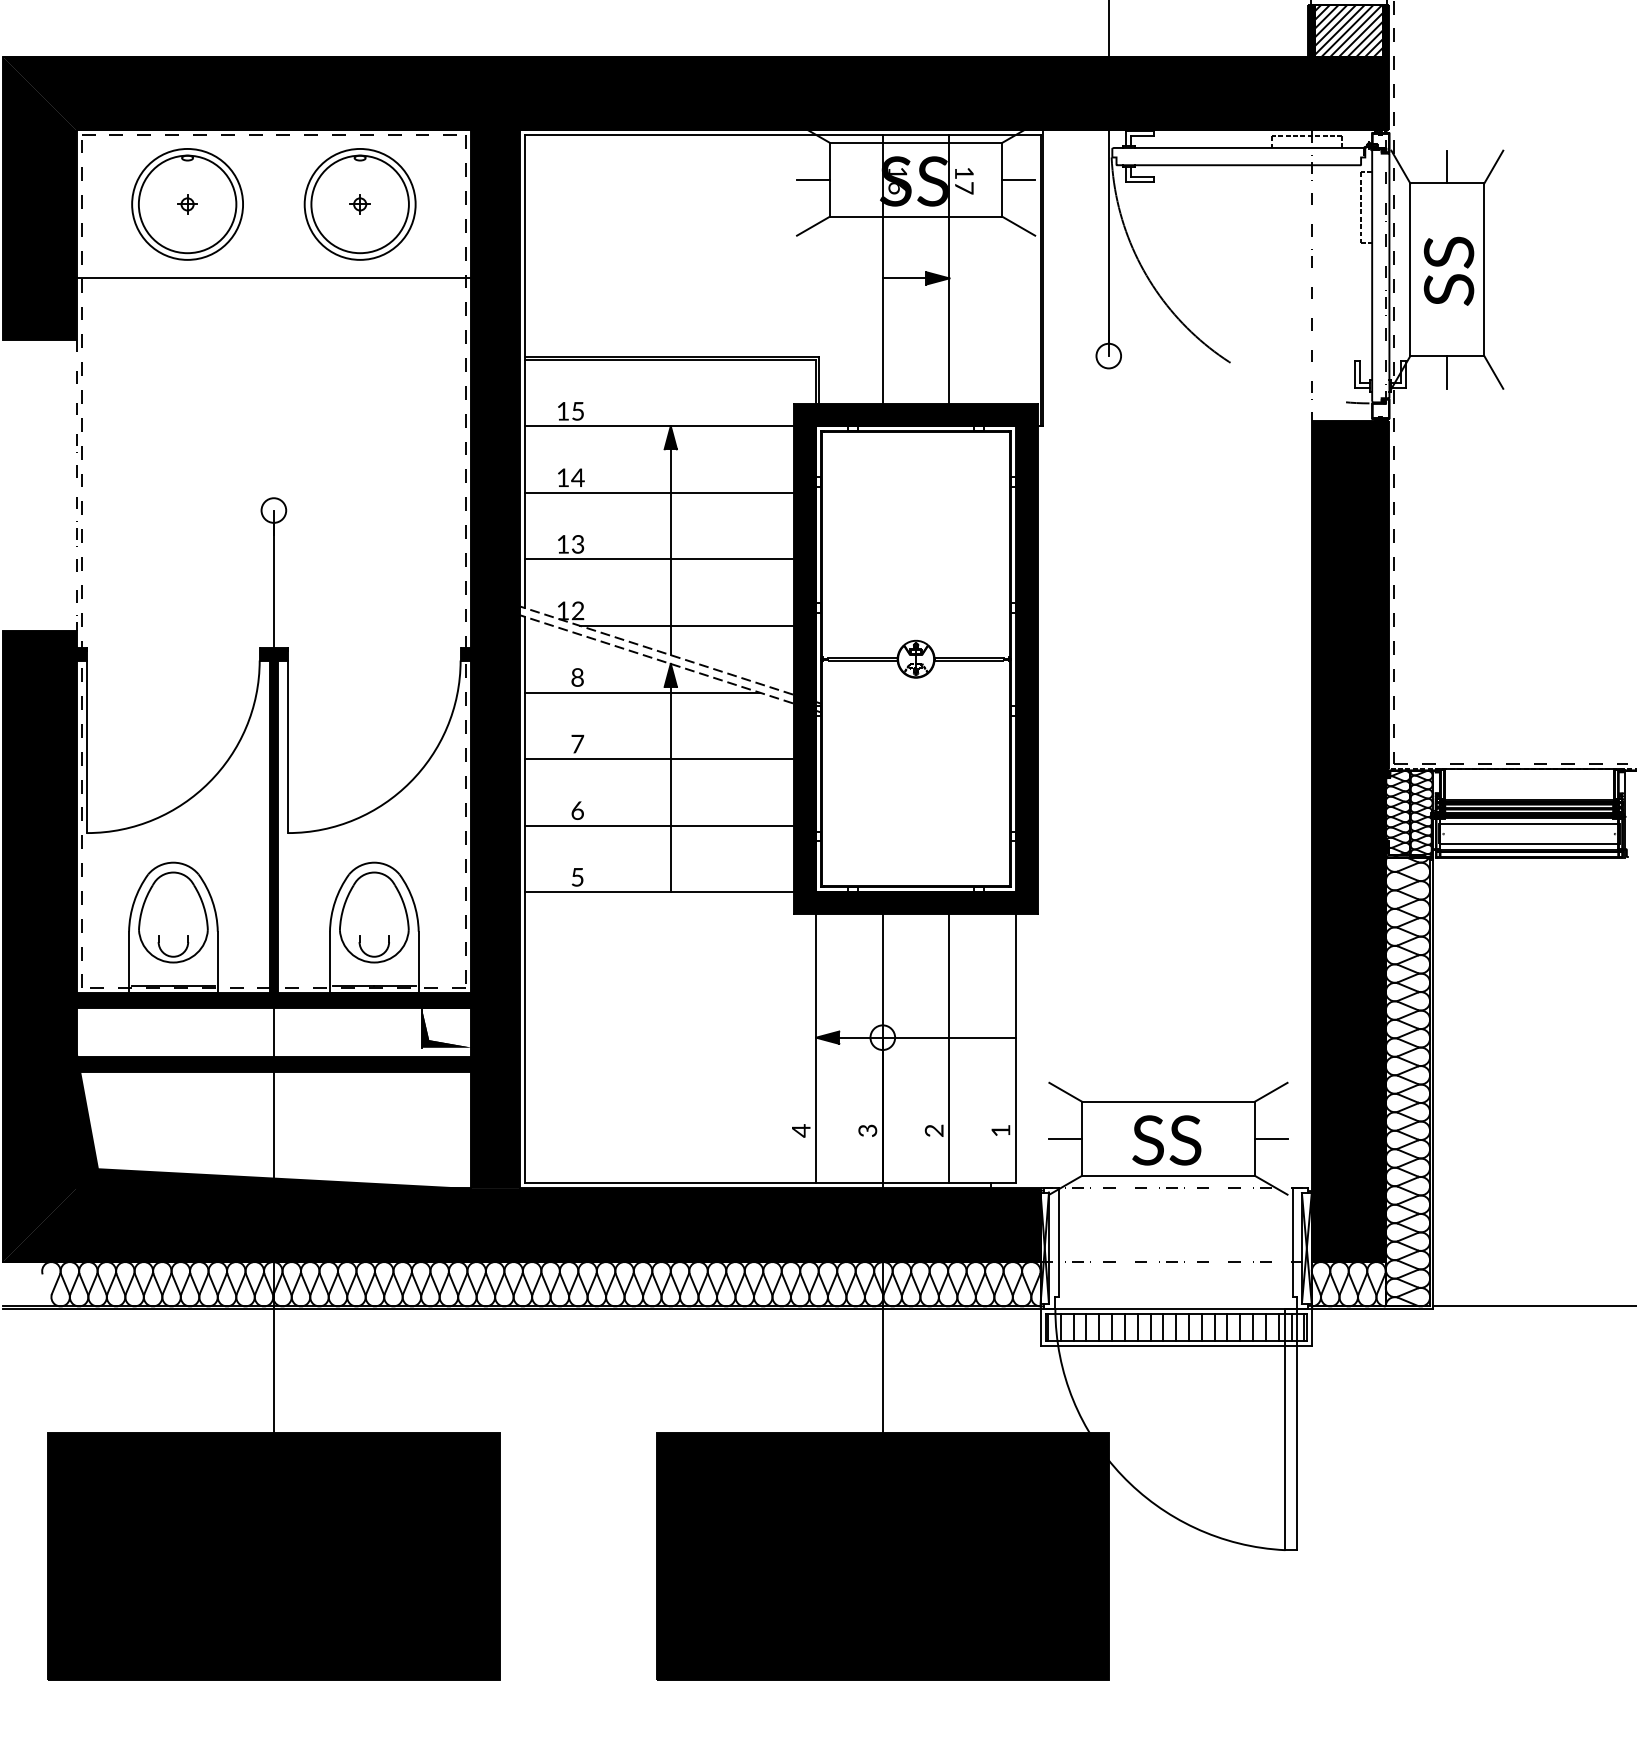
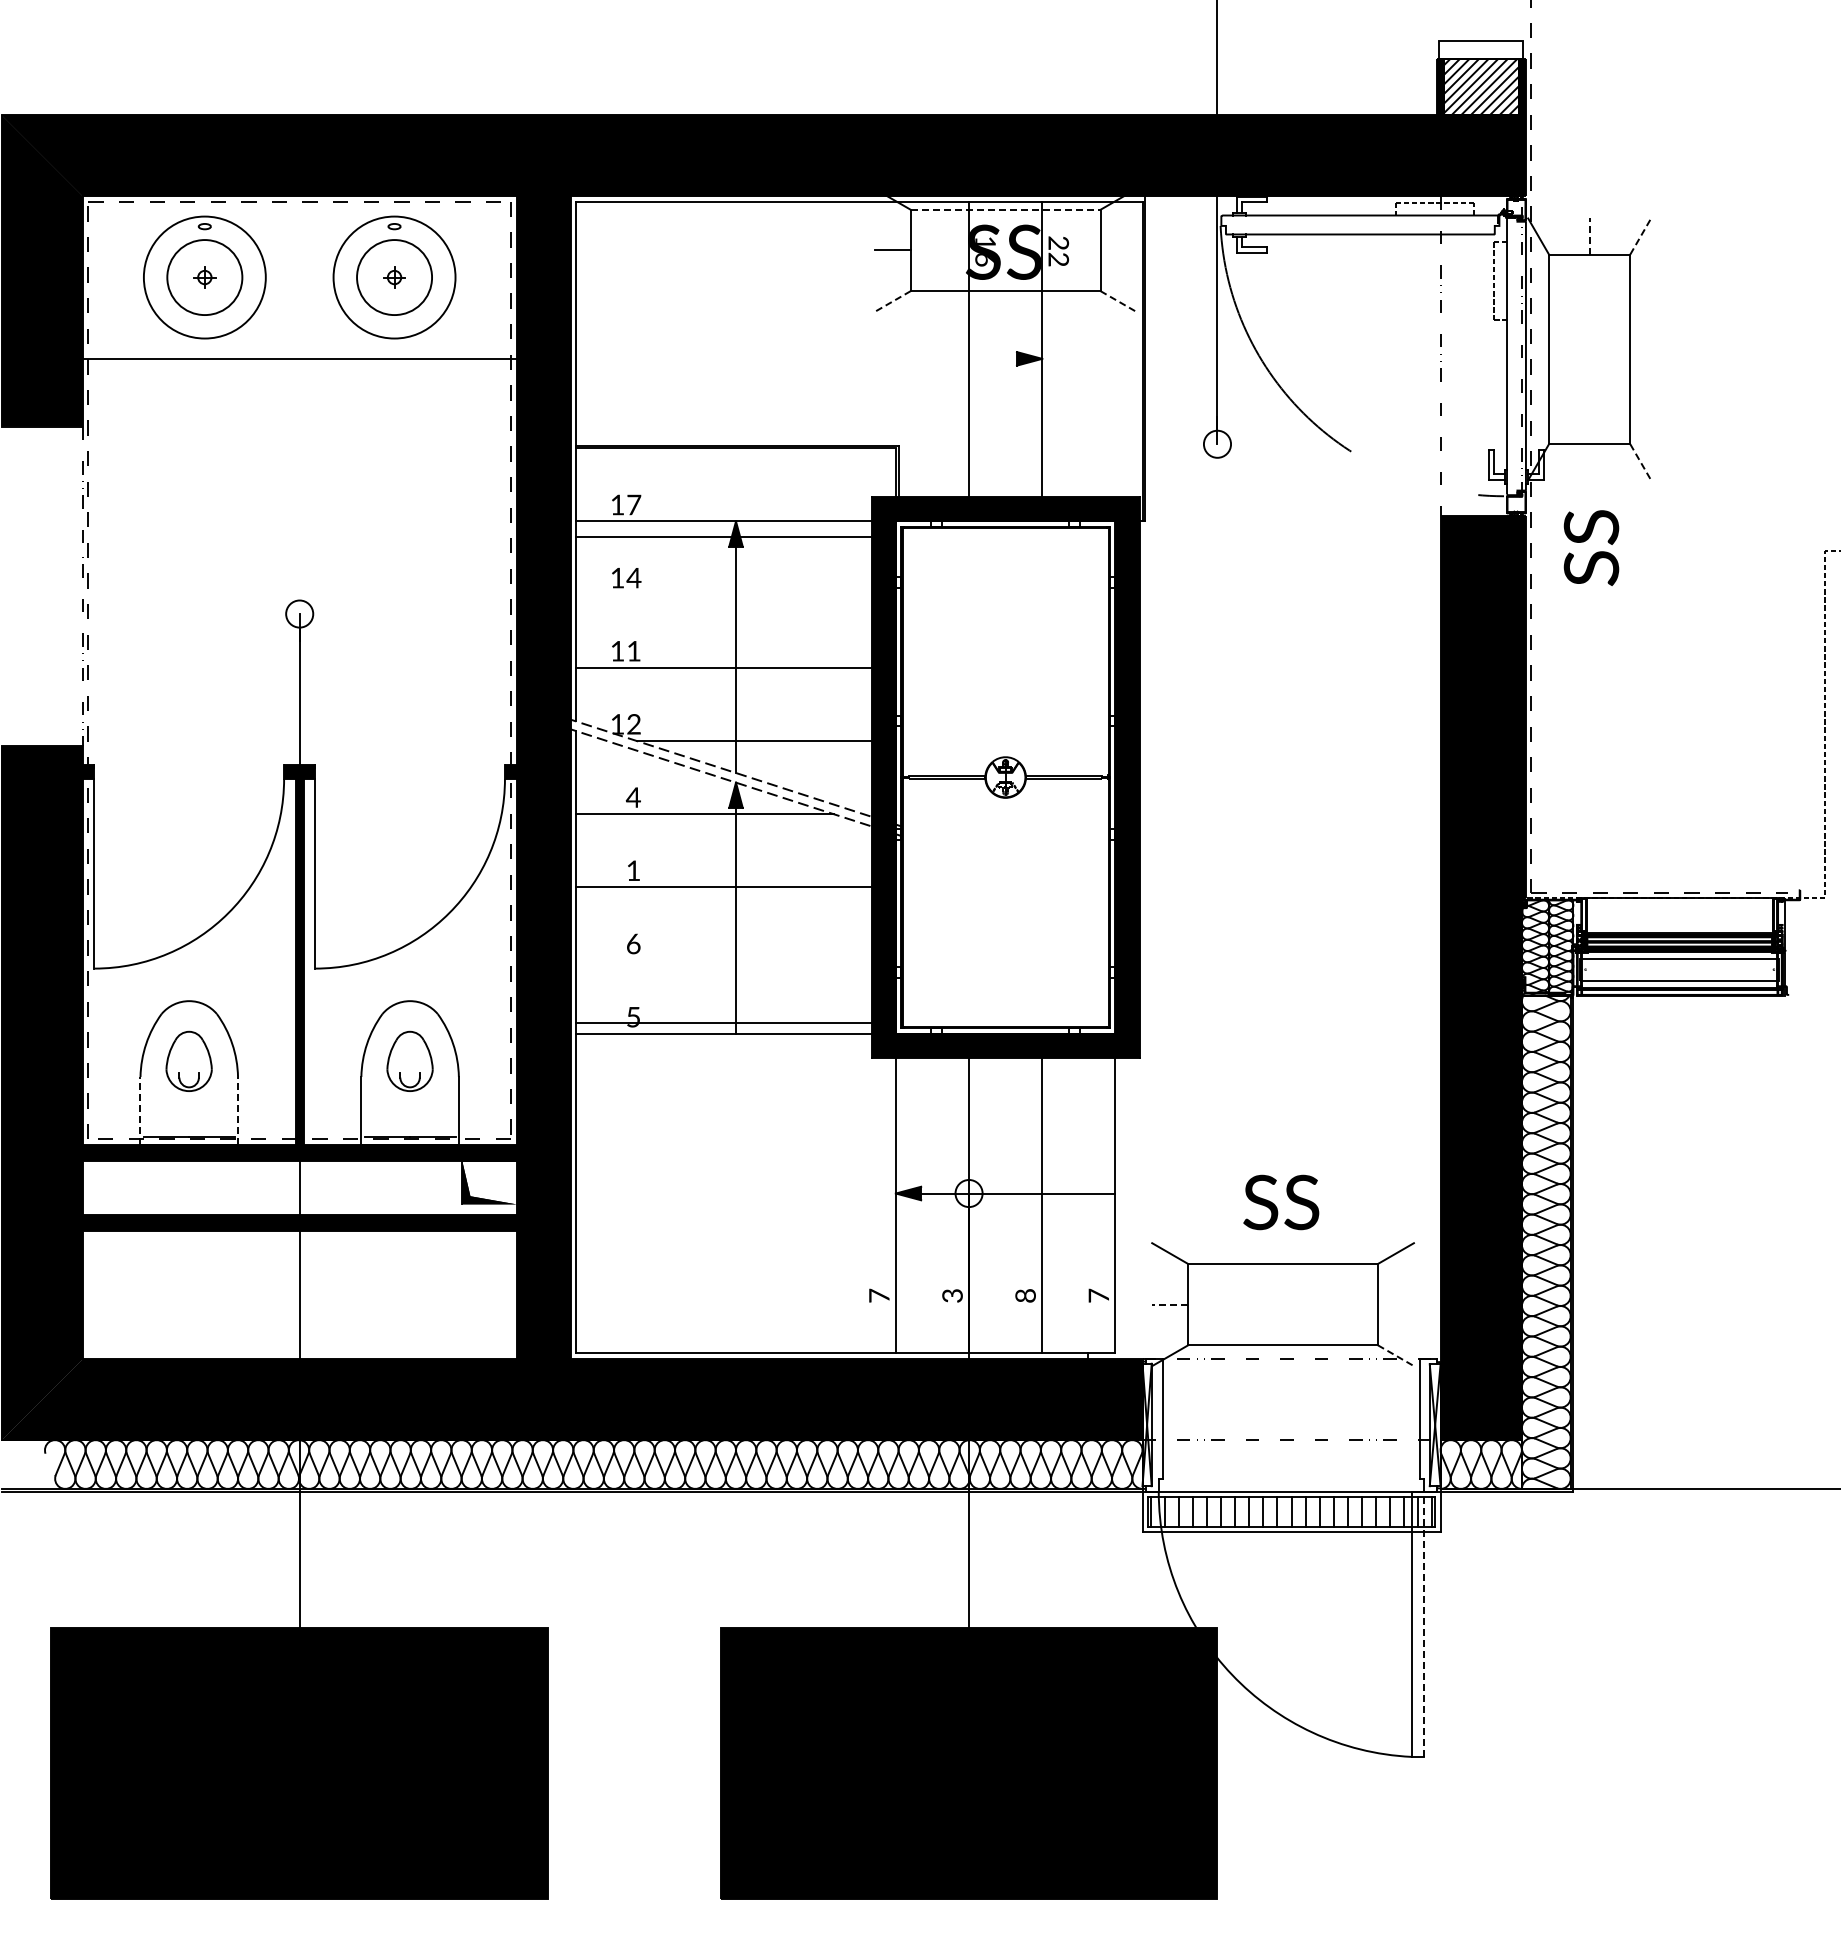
line: (915, 142) -> (1005, 209), solid -> dashed
line: (1447, 167) -> (1589, 236), solid -> dashed
line: (1493, 167) -> (1640, 236), solid -> dashed
line: (1018, 179) -> (1118, 250), removed
text: (964, 180) -> (1058, 251), 17 -> 22
circle: (187, 204) -> (204, 277), size x0.7
circle: (360, 204) -> (394, 277), size x0.7
line: (813, 226) -> (892, 301), solid -> dashed
line: (1018, 226) -> (1118, 301), solid -> dashed
text: (1449, 270) -> (1591, 547), moved
line: (904, 278) -> (992, 358), removed
line: (1447, 372) -> (1589, 462), removed
line: (1493, 372) -> (1640, 462), solid -> dashed
text: (578, 410) -> (634, 504), 15 -> 17
line: (670, 492) -> (735, 536), moved
text: (577, 543) -> (633, 650), 13 -> 11
text: (576, 677) -> (632, 797), 8 -> 4
text: (577, 743) -> (633, 870), 7 -> 1
line: (670, 825) -> (735, 1023), moved
part: (172, 917) -> (188, 1061), size x0.6
part: (373, 917) -> (409, 1061), size x0.6
line: (129, 962) -> (140, 1110), solid -> dashed
line: (218, 962) -> (238, 1110), solid -> dashed
fill: (273, 1117) -> (299, 1281), removed
text: (801, 1130) -> (879, 1295), 4 -> 7
text: (935, 1130) -> (1026, 1295), 2 -> 8
text: (1000, 1130) -> (1098, 1295), 1 -> 7
line: (1065, 1138) -> (1169, 1304), solid -> dashed
line: (1270, 1138) -> (1395, 1304), removed
text: (1167, 1140) -> (1281, 1202), moved
line: (1270, 1185) -> (1395, 1355), solid -> dashed
line: (1297, 1429) -> (1424, 1624), solid -> dashed

